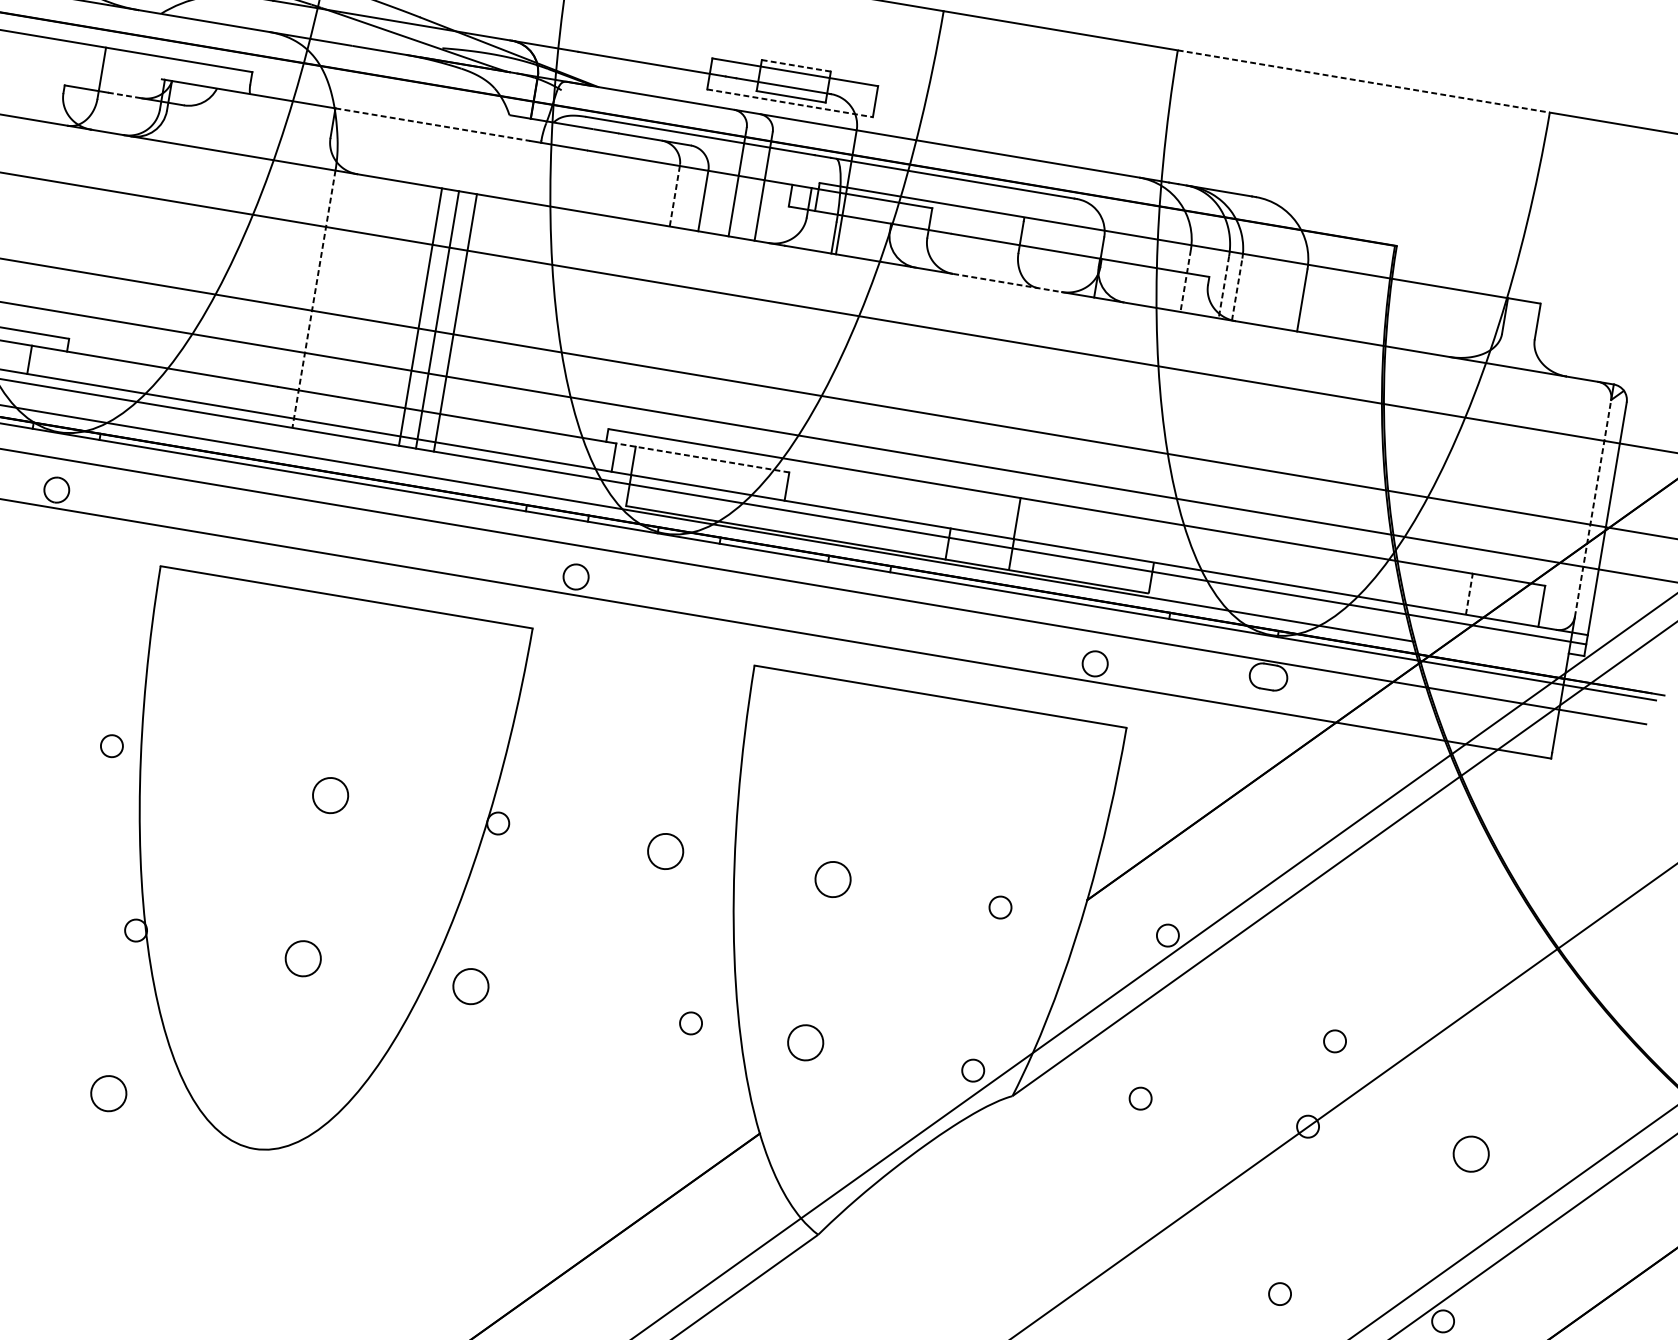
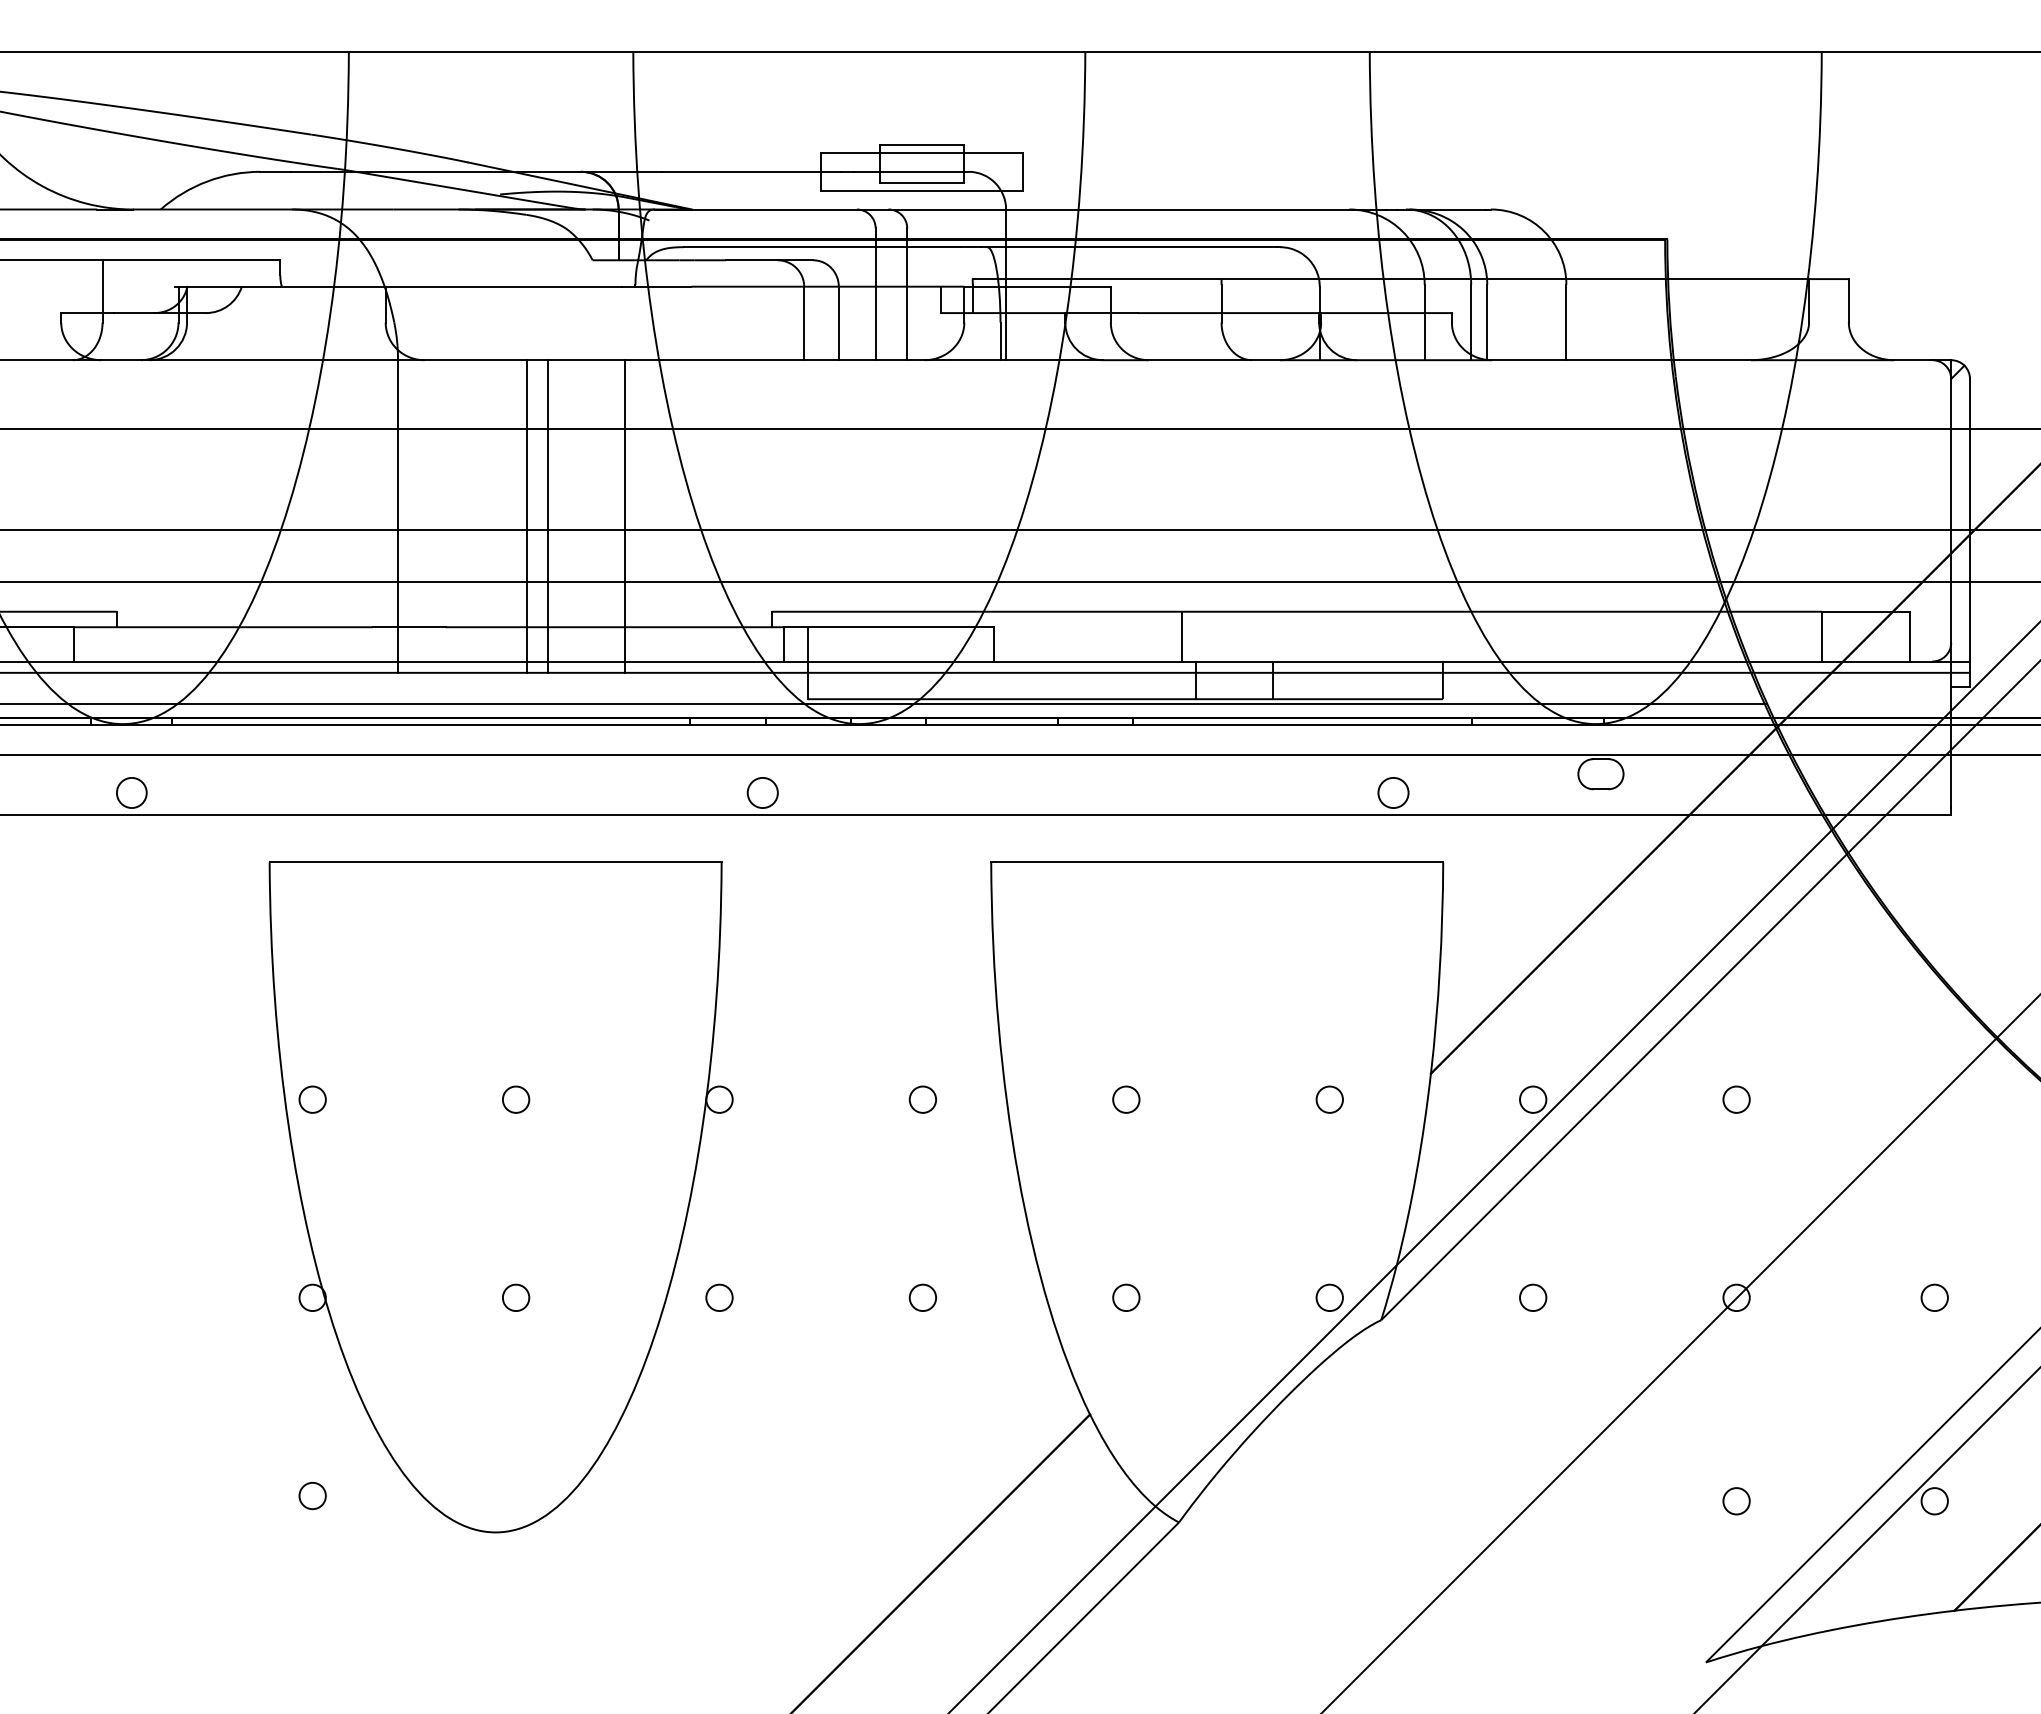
line: (796, 66) -> (922, 145), dashed -> solid
line: (1364, 81) -> (1596, 51), dashed -> solid
line: (125, 95) -> (134, 313), dashed -> solid
line: (790, 103) -> (922, 190), dashed -> solid
line: (433, 124) -> (504, 286), dashed -> solid
line: (675, 196) -> (804, 323), dashed -> solid
line: (1185, 280) -> (1424, 322), dashed -> solid
line: (1007, 283) -> (1214, 360), dashed -> solid
line: (1224, 287) -> (1471, 322), dashed -> solid
line: (1237, 289) -> (1487, 322), dashed -> solid
line: (314, 300) -> (398, 517), dashed -> solid
line: (455, 322) -> (624, 516), moved
line: (702, 458) -> (888, 627), dashed -> solid
line: (1593, 508) -> (1951, 510), dashed -> solid
line: (1017, 518) -> (1181, 636), moved
line: (1469, 594) -> (1821, 636), dashed -> solid
circle: (111, 745) -> (312, 1099), moved
circle: (331, 795) -> (516, 1099), size x0.62
circle: (665, 851) -> (922, 1099), size x0.62
circle: (833, 879) -> (1126, 1099), size x0.62
circle: (303, 958) -> (516, 1297), size x0.62
circle: (470, 986) -> (719, 1297), size x0.62
circle: (690, 1023) -> (922, 1297), moved
circle: (1334, 1041) -> (1736, 1099), moved
circle: (805, 1042) -> (1126, 1297), size x0.62
circle: (108, 1093) -> (312, 1495), size x0.62
circle: (1470, 1153) -> (1934, 1297), size x0.62

